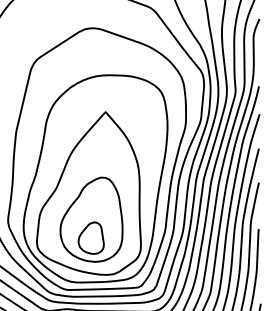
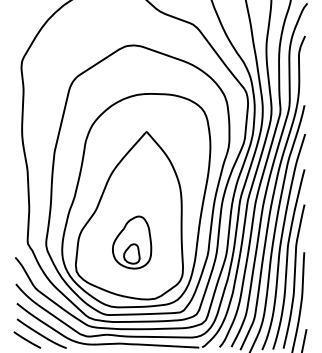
part: (90, 219) -> (131, 242), size x0.6

